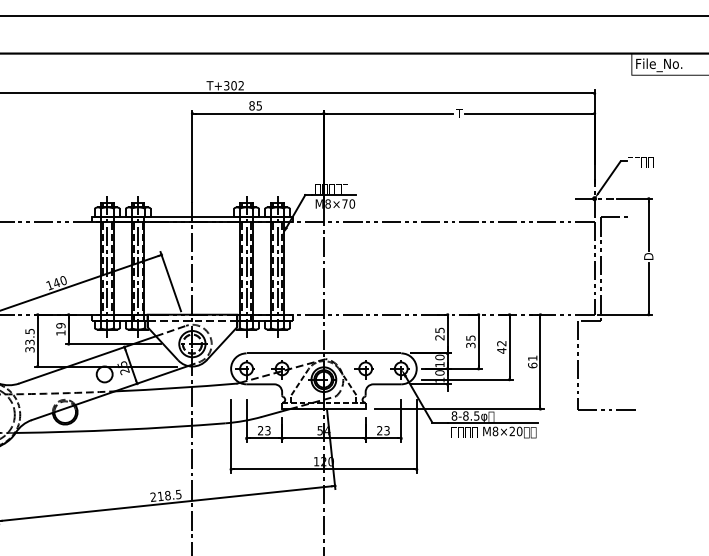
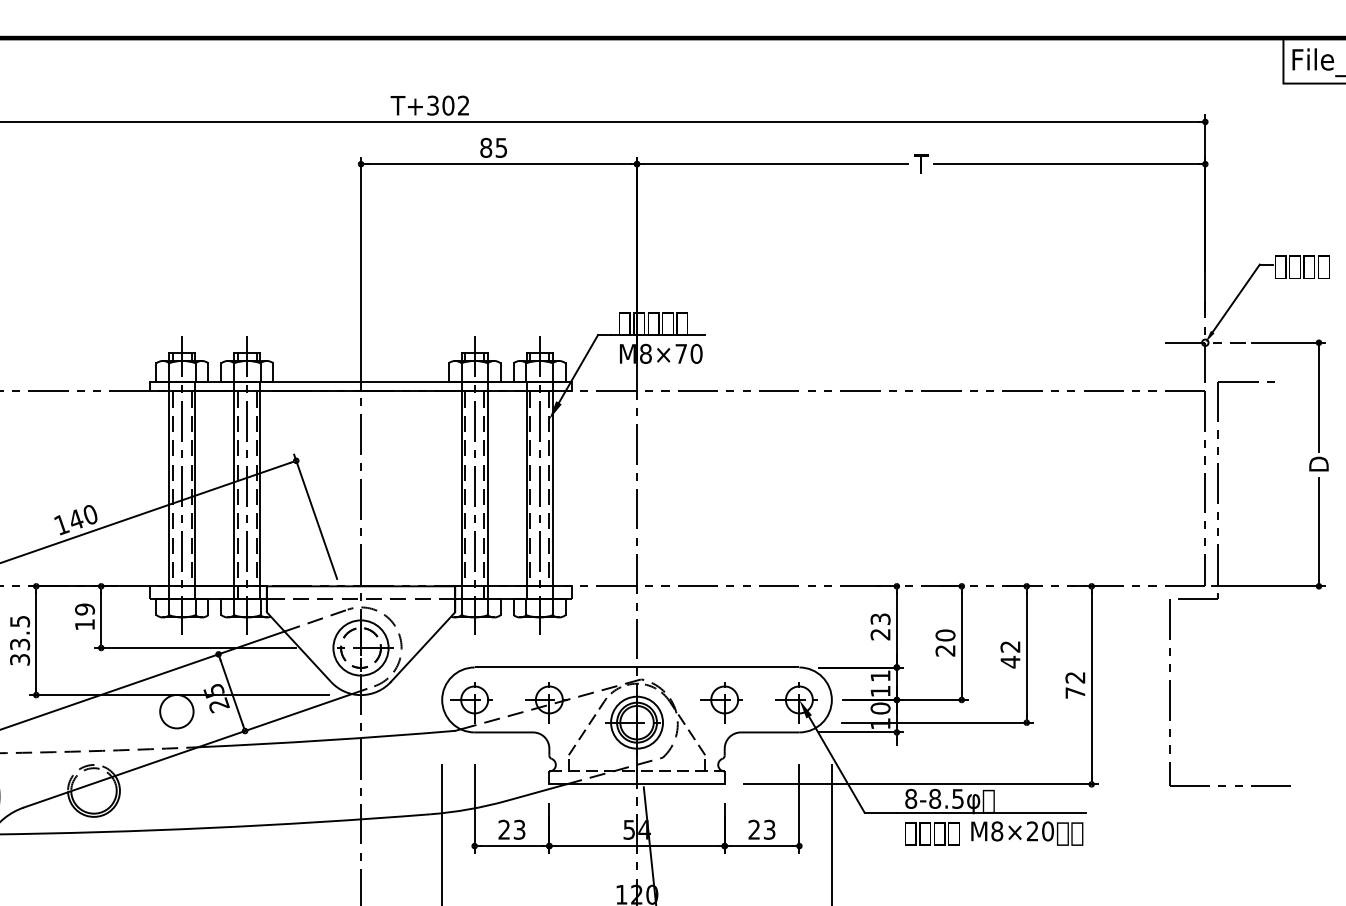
text: (439, 329) -> (879, 617), 25 -> 23
text: (470, 341) -> (944, 642), 35 -> 20
text: (439, 357) -> (879, 676), 10 -> 11
text: (532, 361) -> (1074, 684), 61 -> 72

